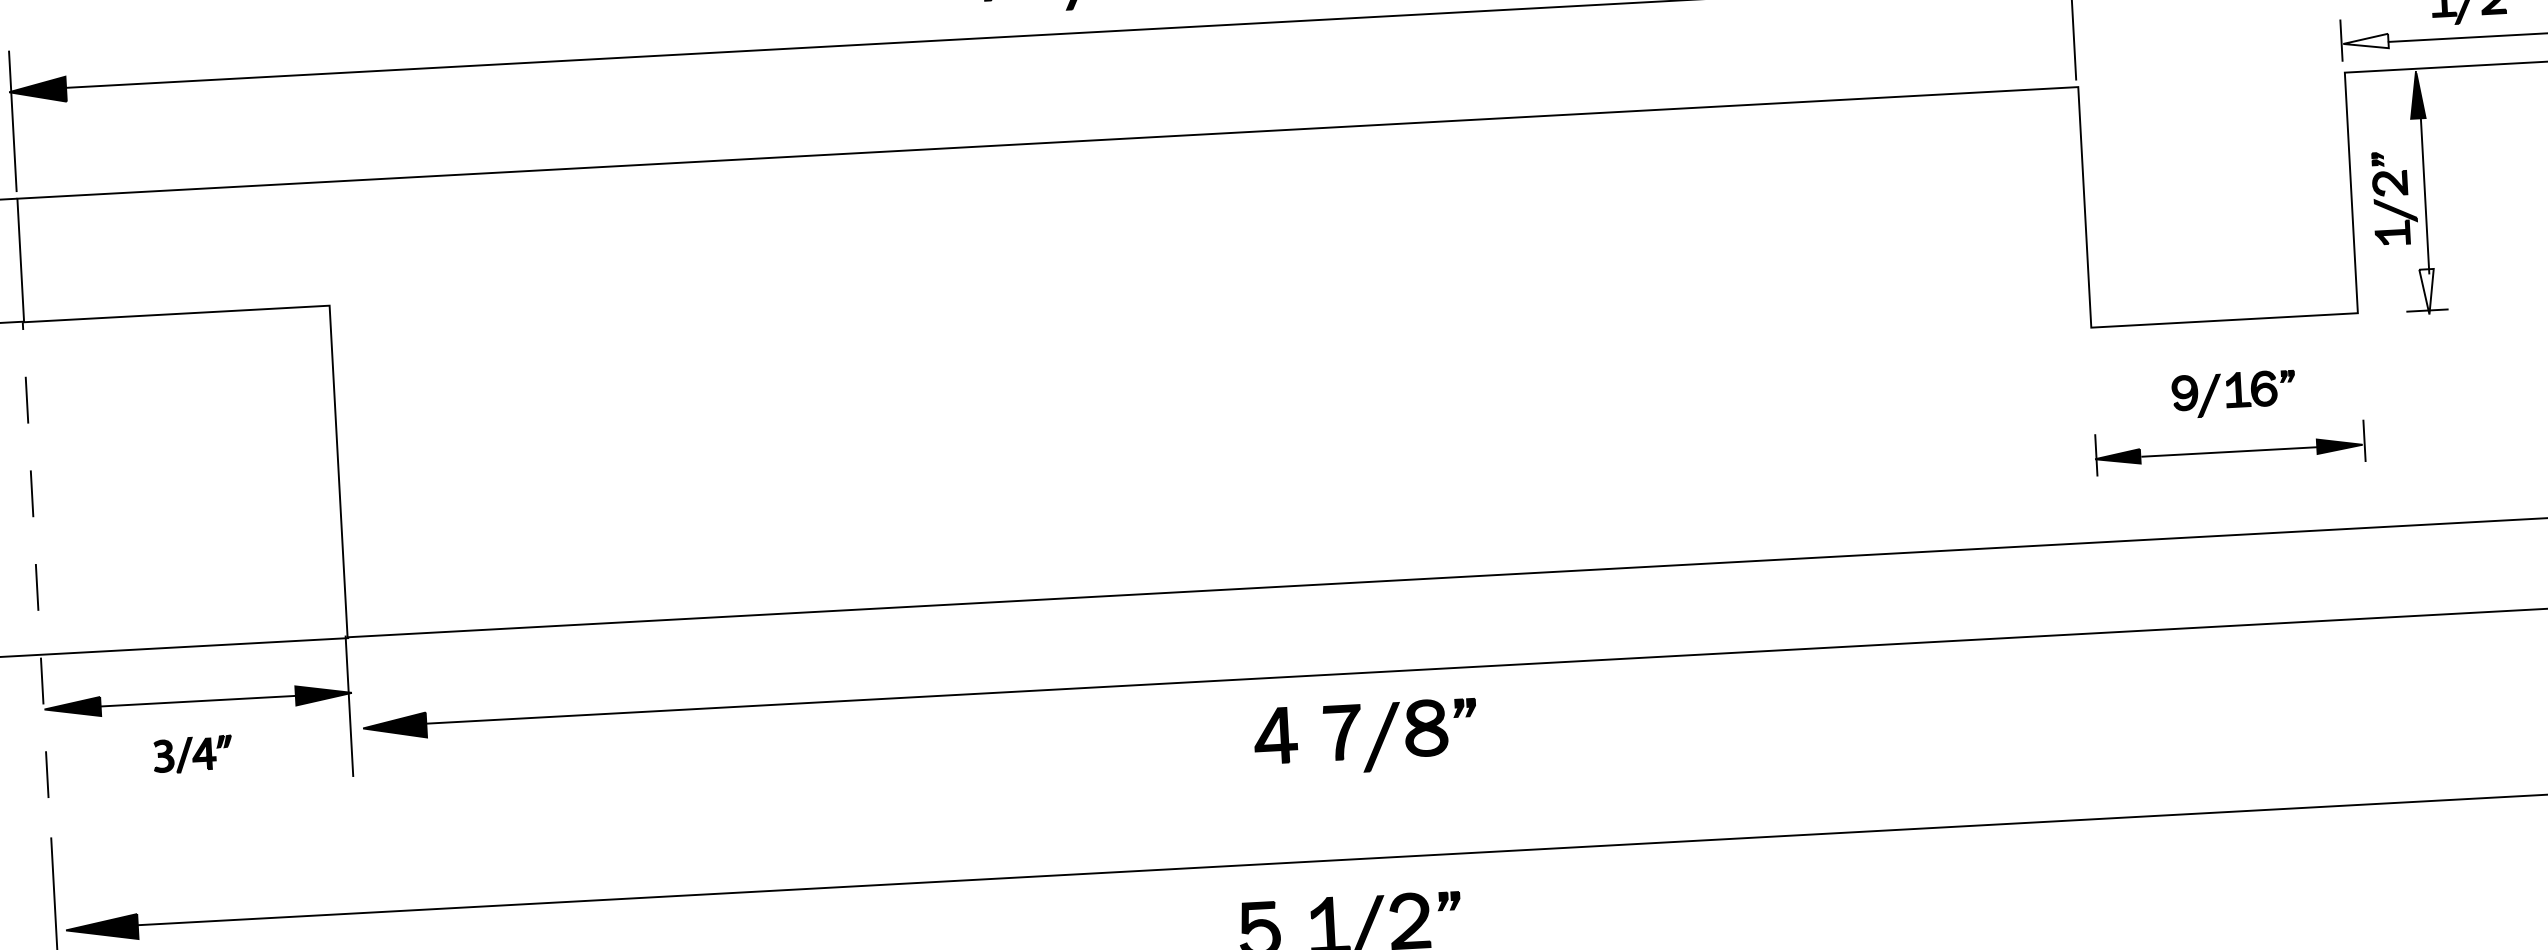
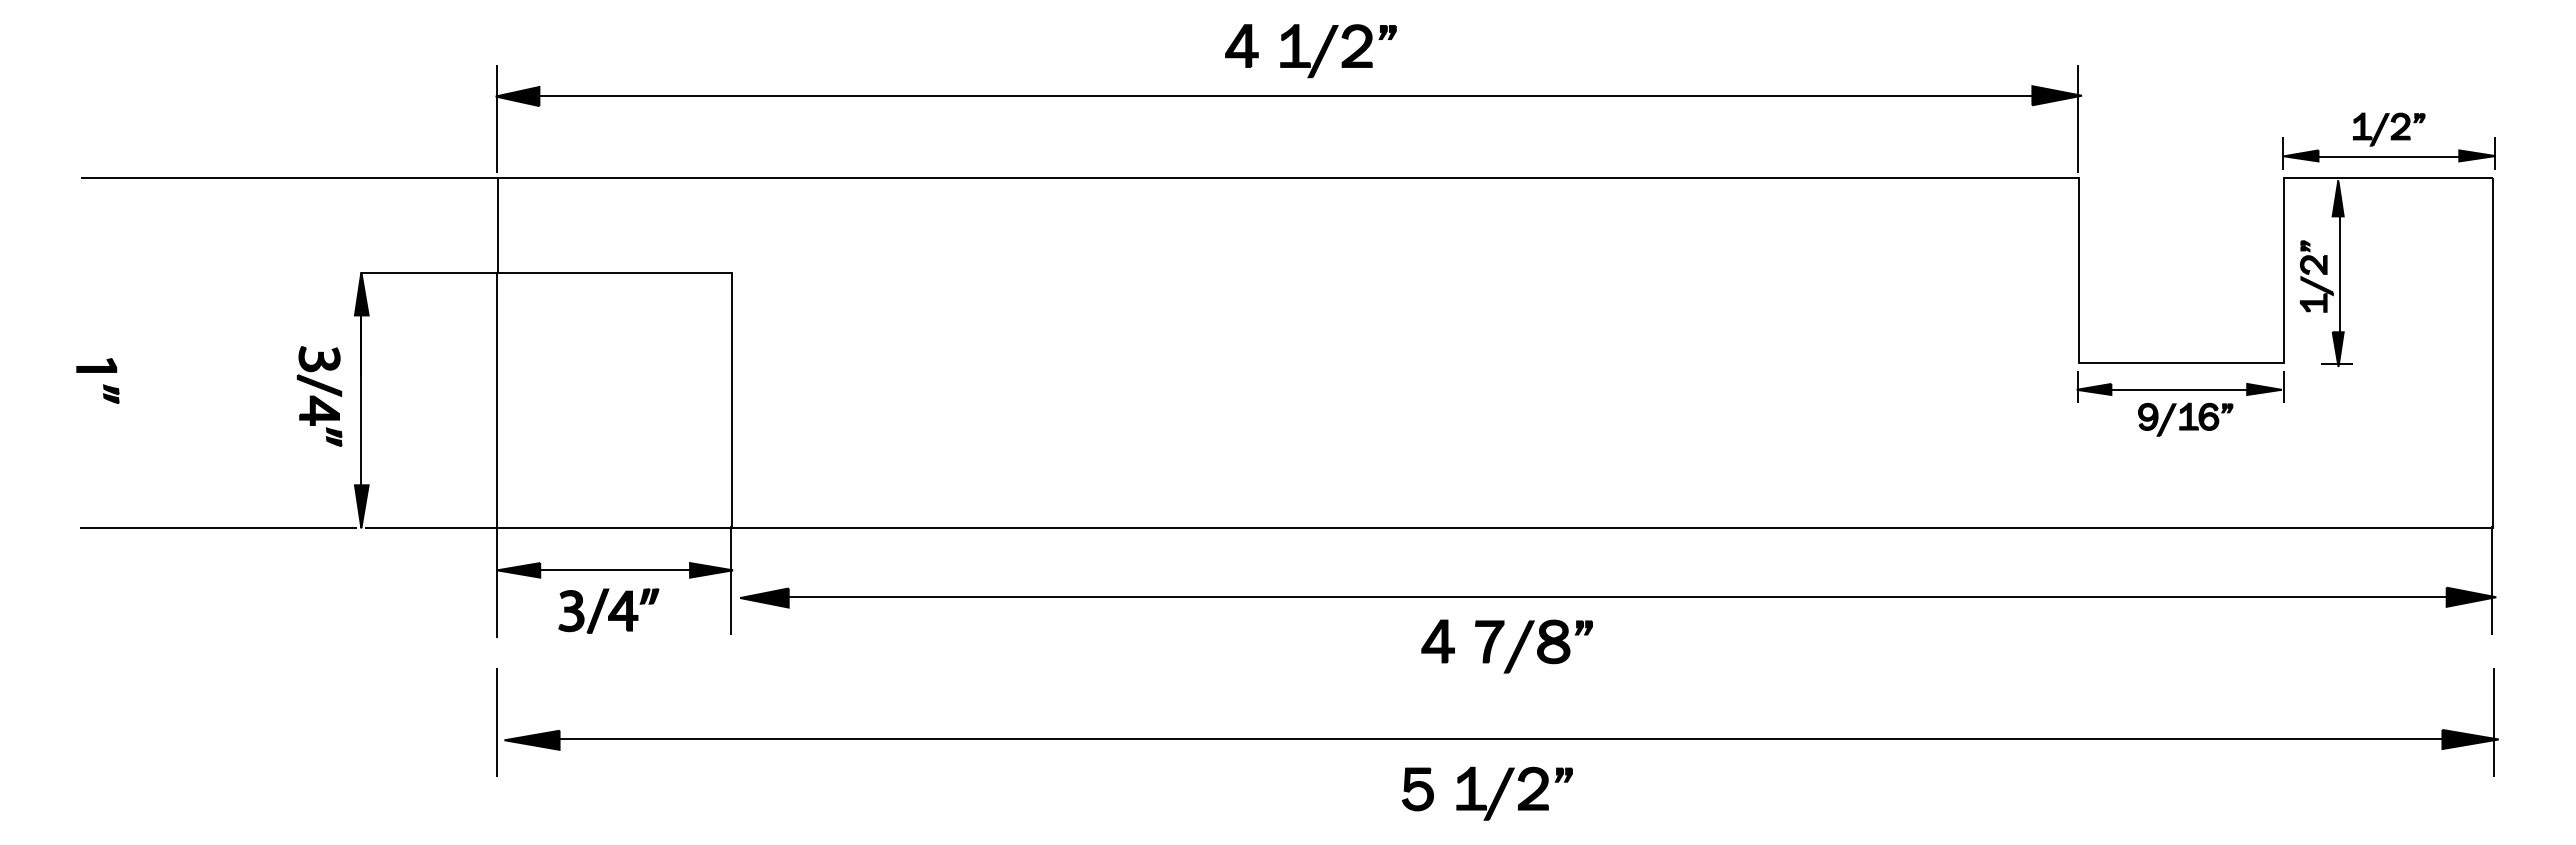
fill: (2364, 41) -> (2300, 155), added
fill: (2426, 291) -> (2337, 349), added
part: (2230, 447) -> (2180, 386), moved
line: (35, 559) -> (496, 455), dashed -> solid
part: (192, 753) -> (608, 610), size x1.67

